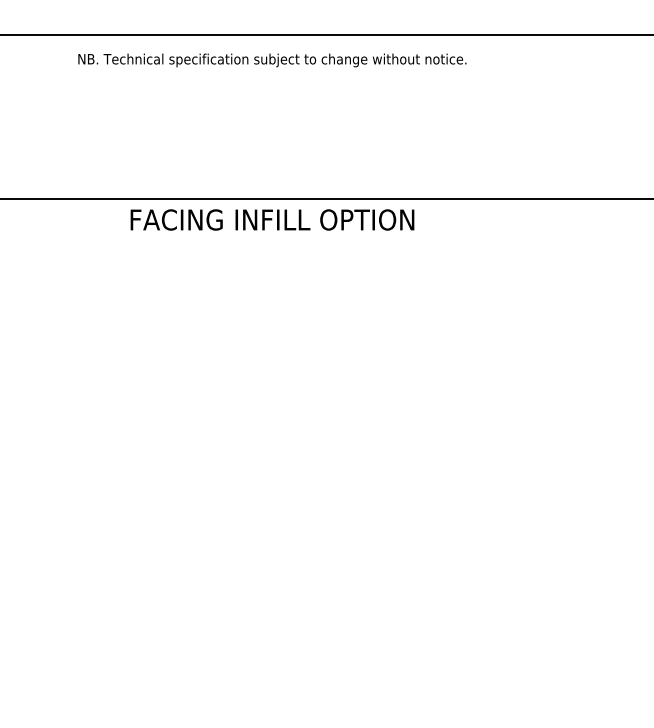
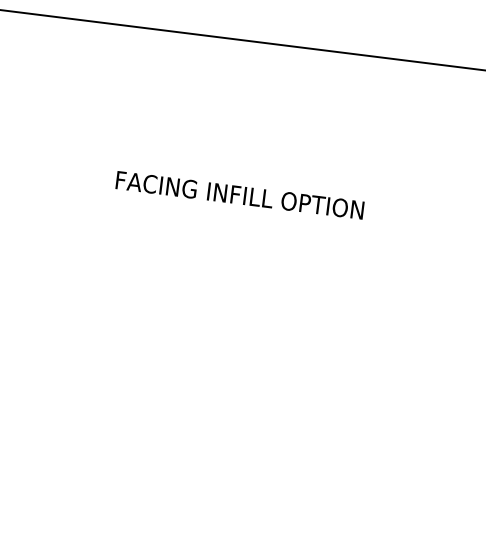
text: (272, 219) -> (240, 194), moved

